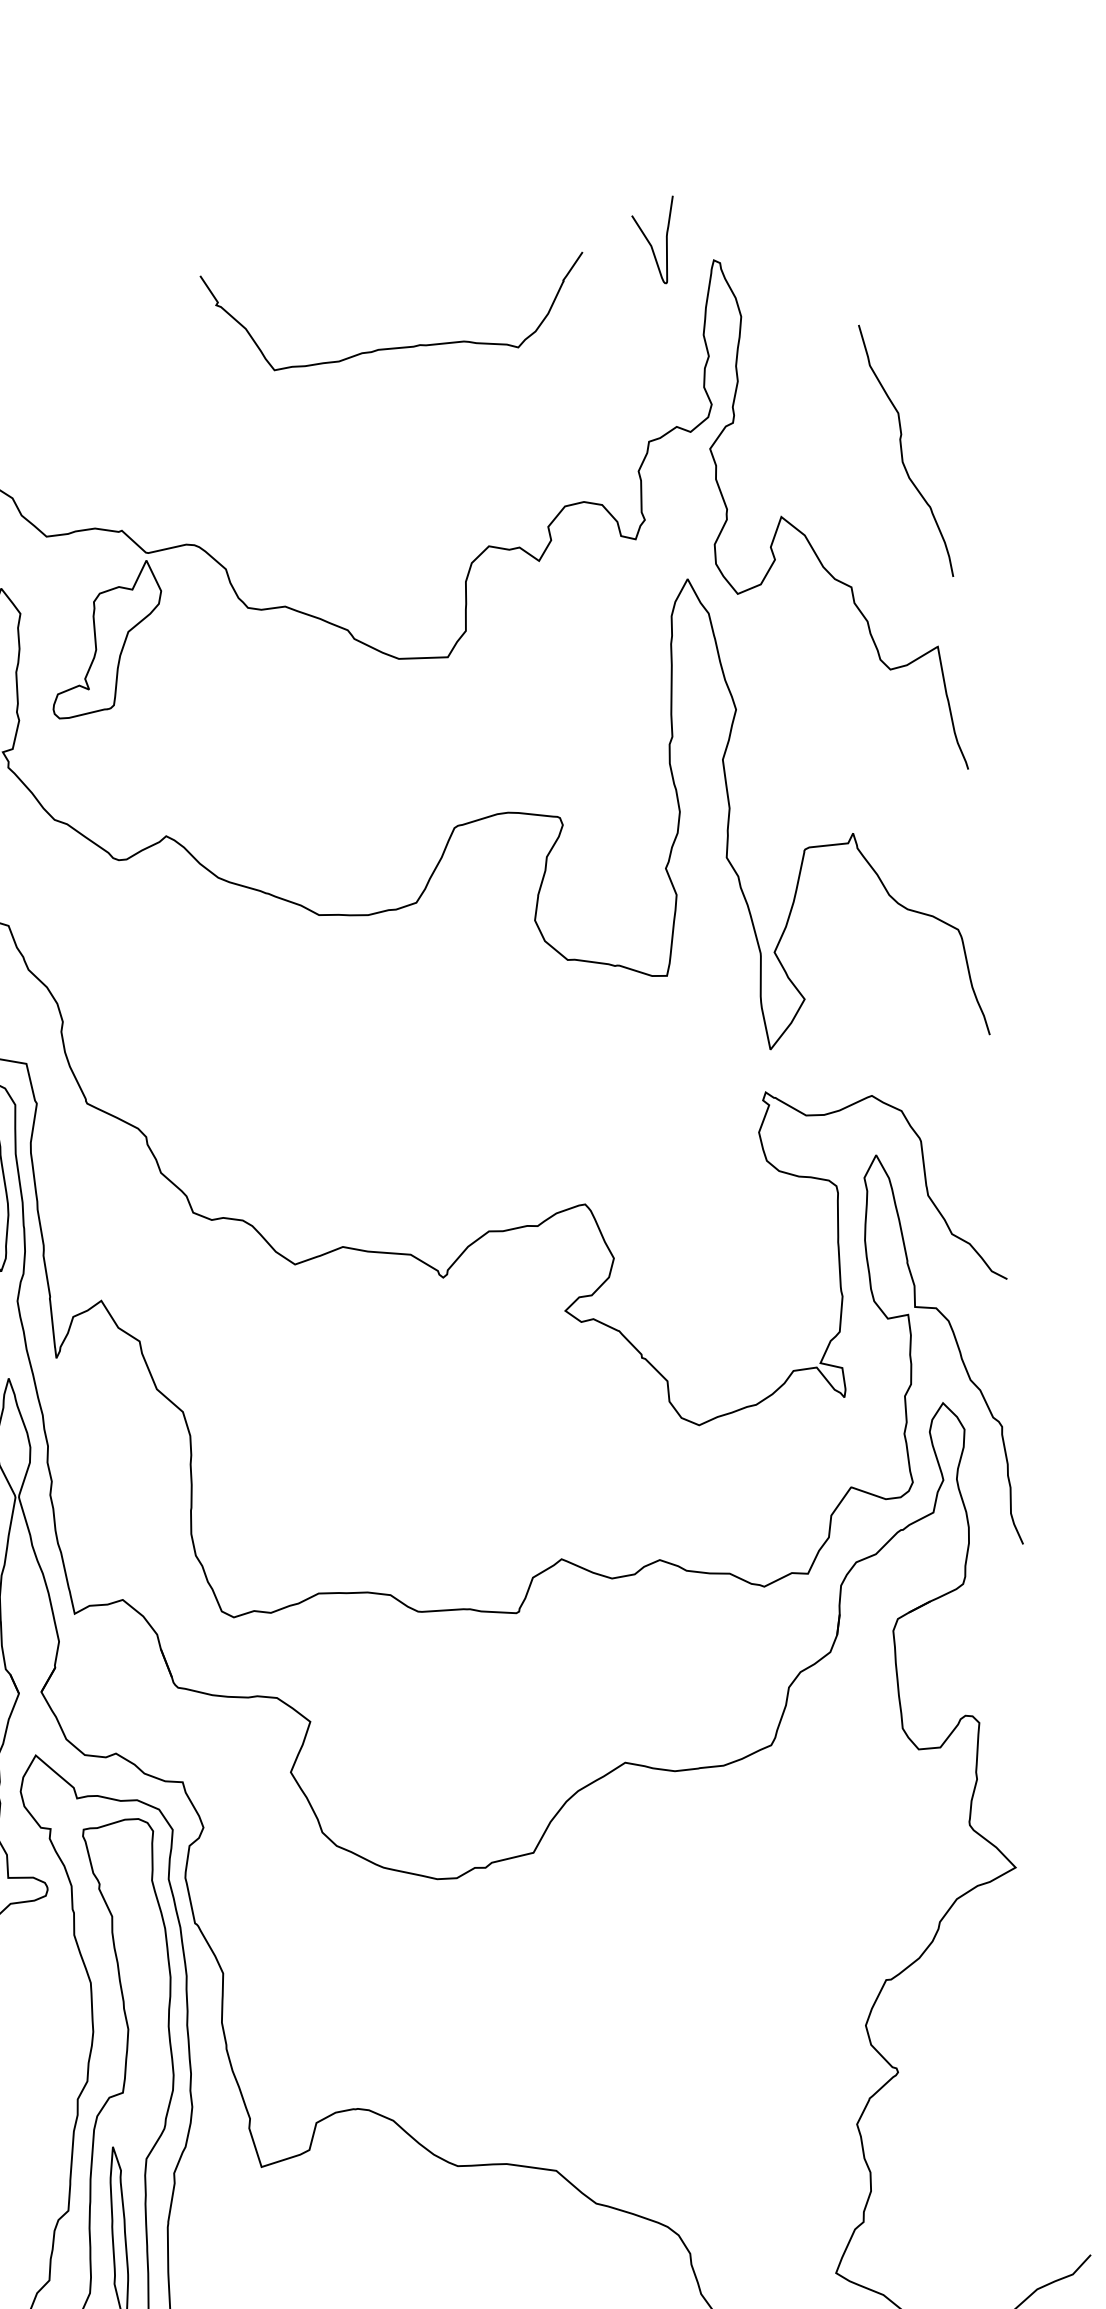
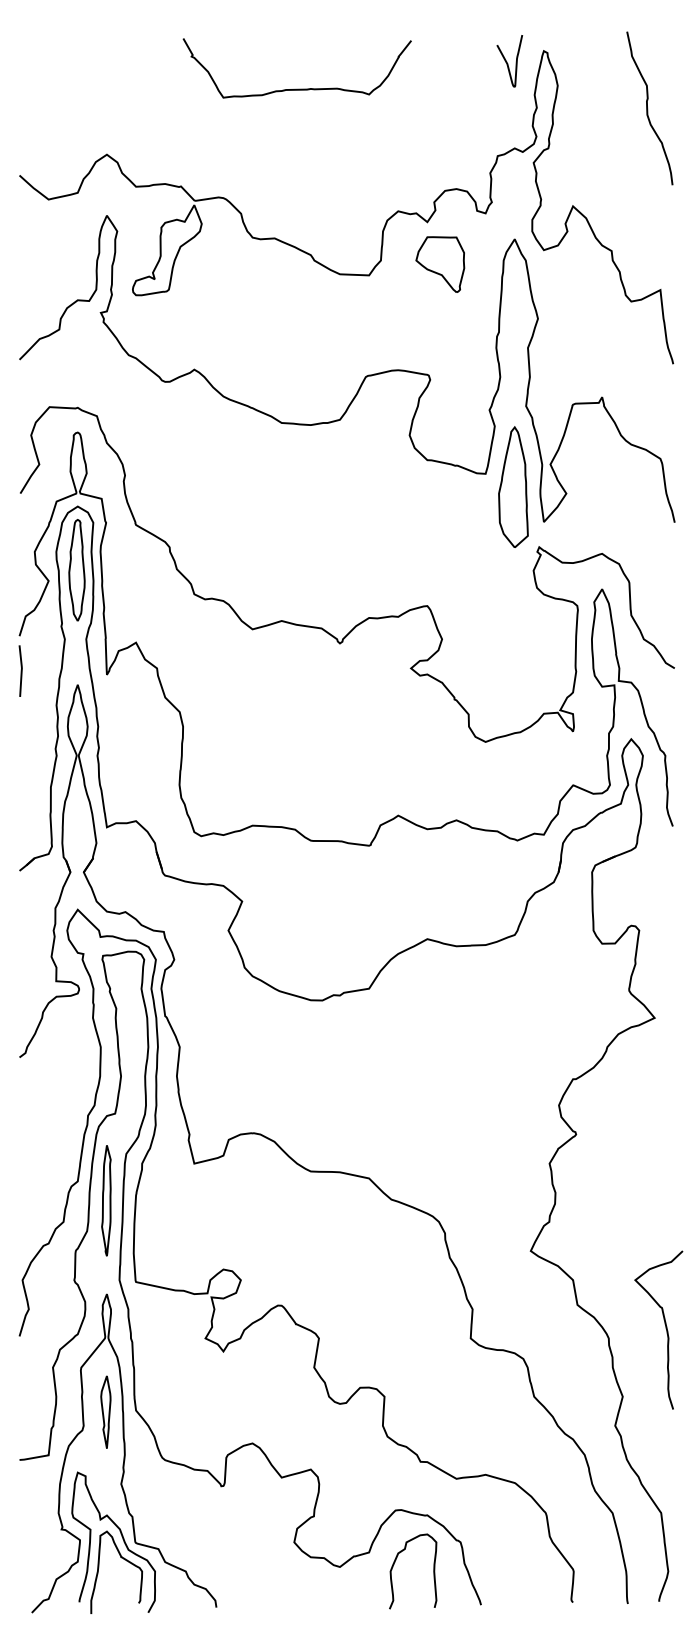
curve: (651, 241) -> (507, 61), moved
curve: (395, 346) -> (296, 88), moved
curve: (903, 451) -> (648, 108), moved
part: (566, 630) -> (440, 264), added
part: (715, 993) -> (513, 486), added

